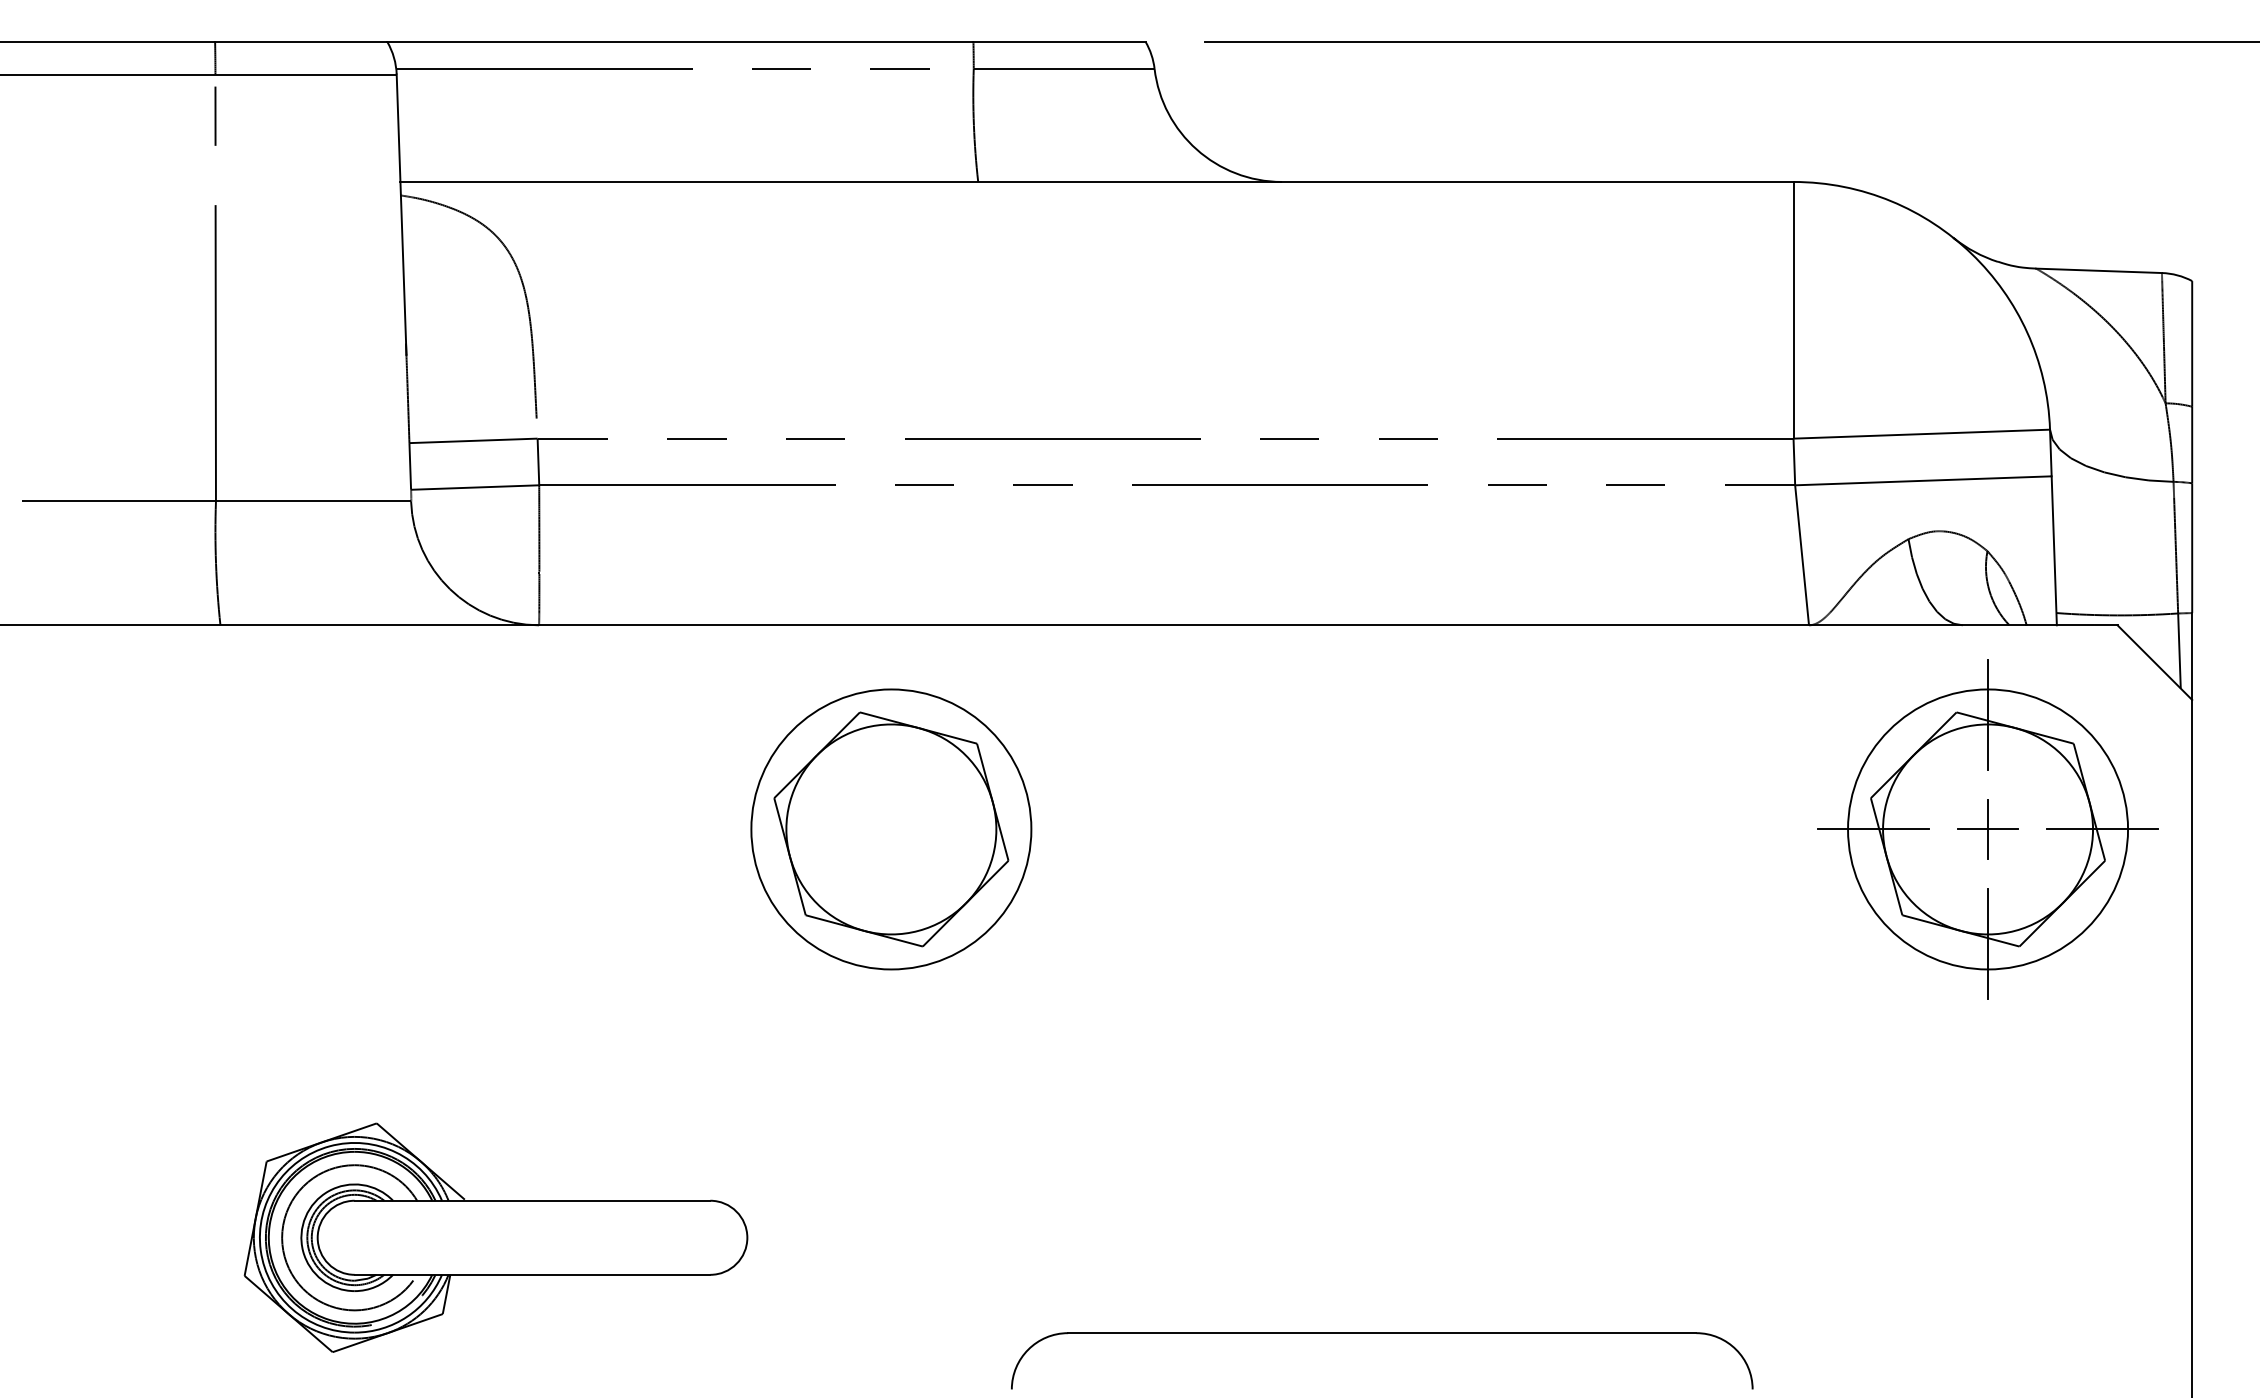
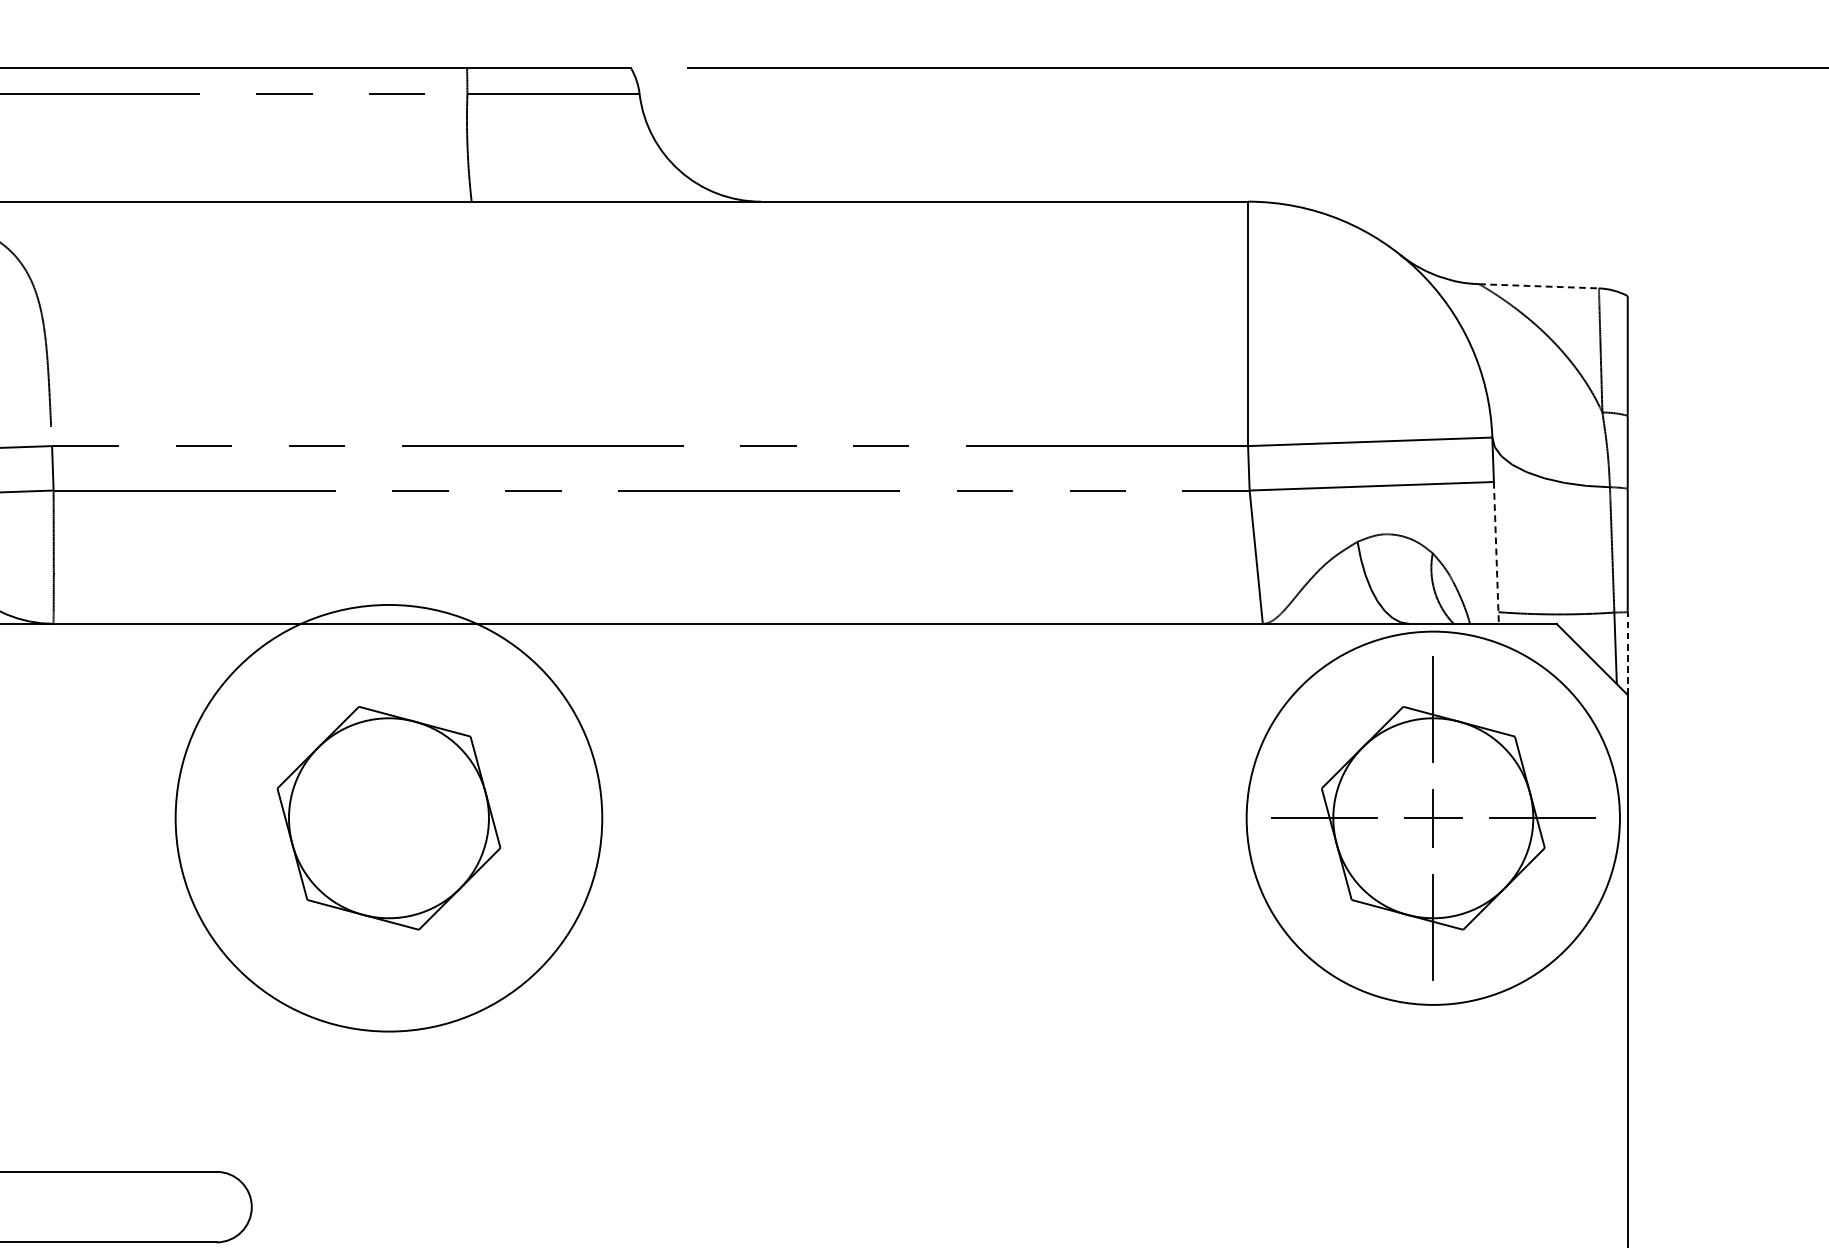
line: (2099, 270) -> (1539, 285), solid -> dashed
line: (2054, 550) -> (1496, 552), solid -> dashed
line: (2192, 656) -> (1628, 653), solid -> dashed
circle: (891, 829) -> (389, 818), size x1.6
circle: (1988, 829) -> (1433, 818), size x1.4

